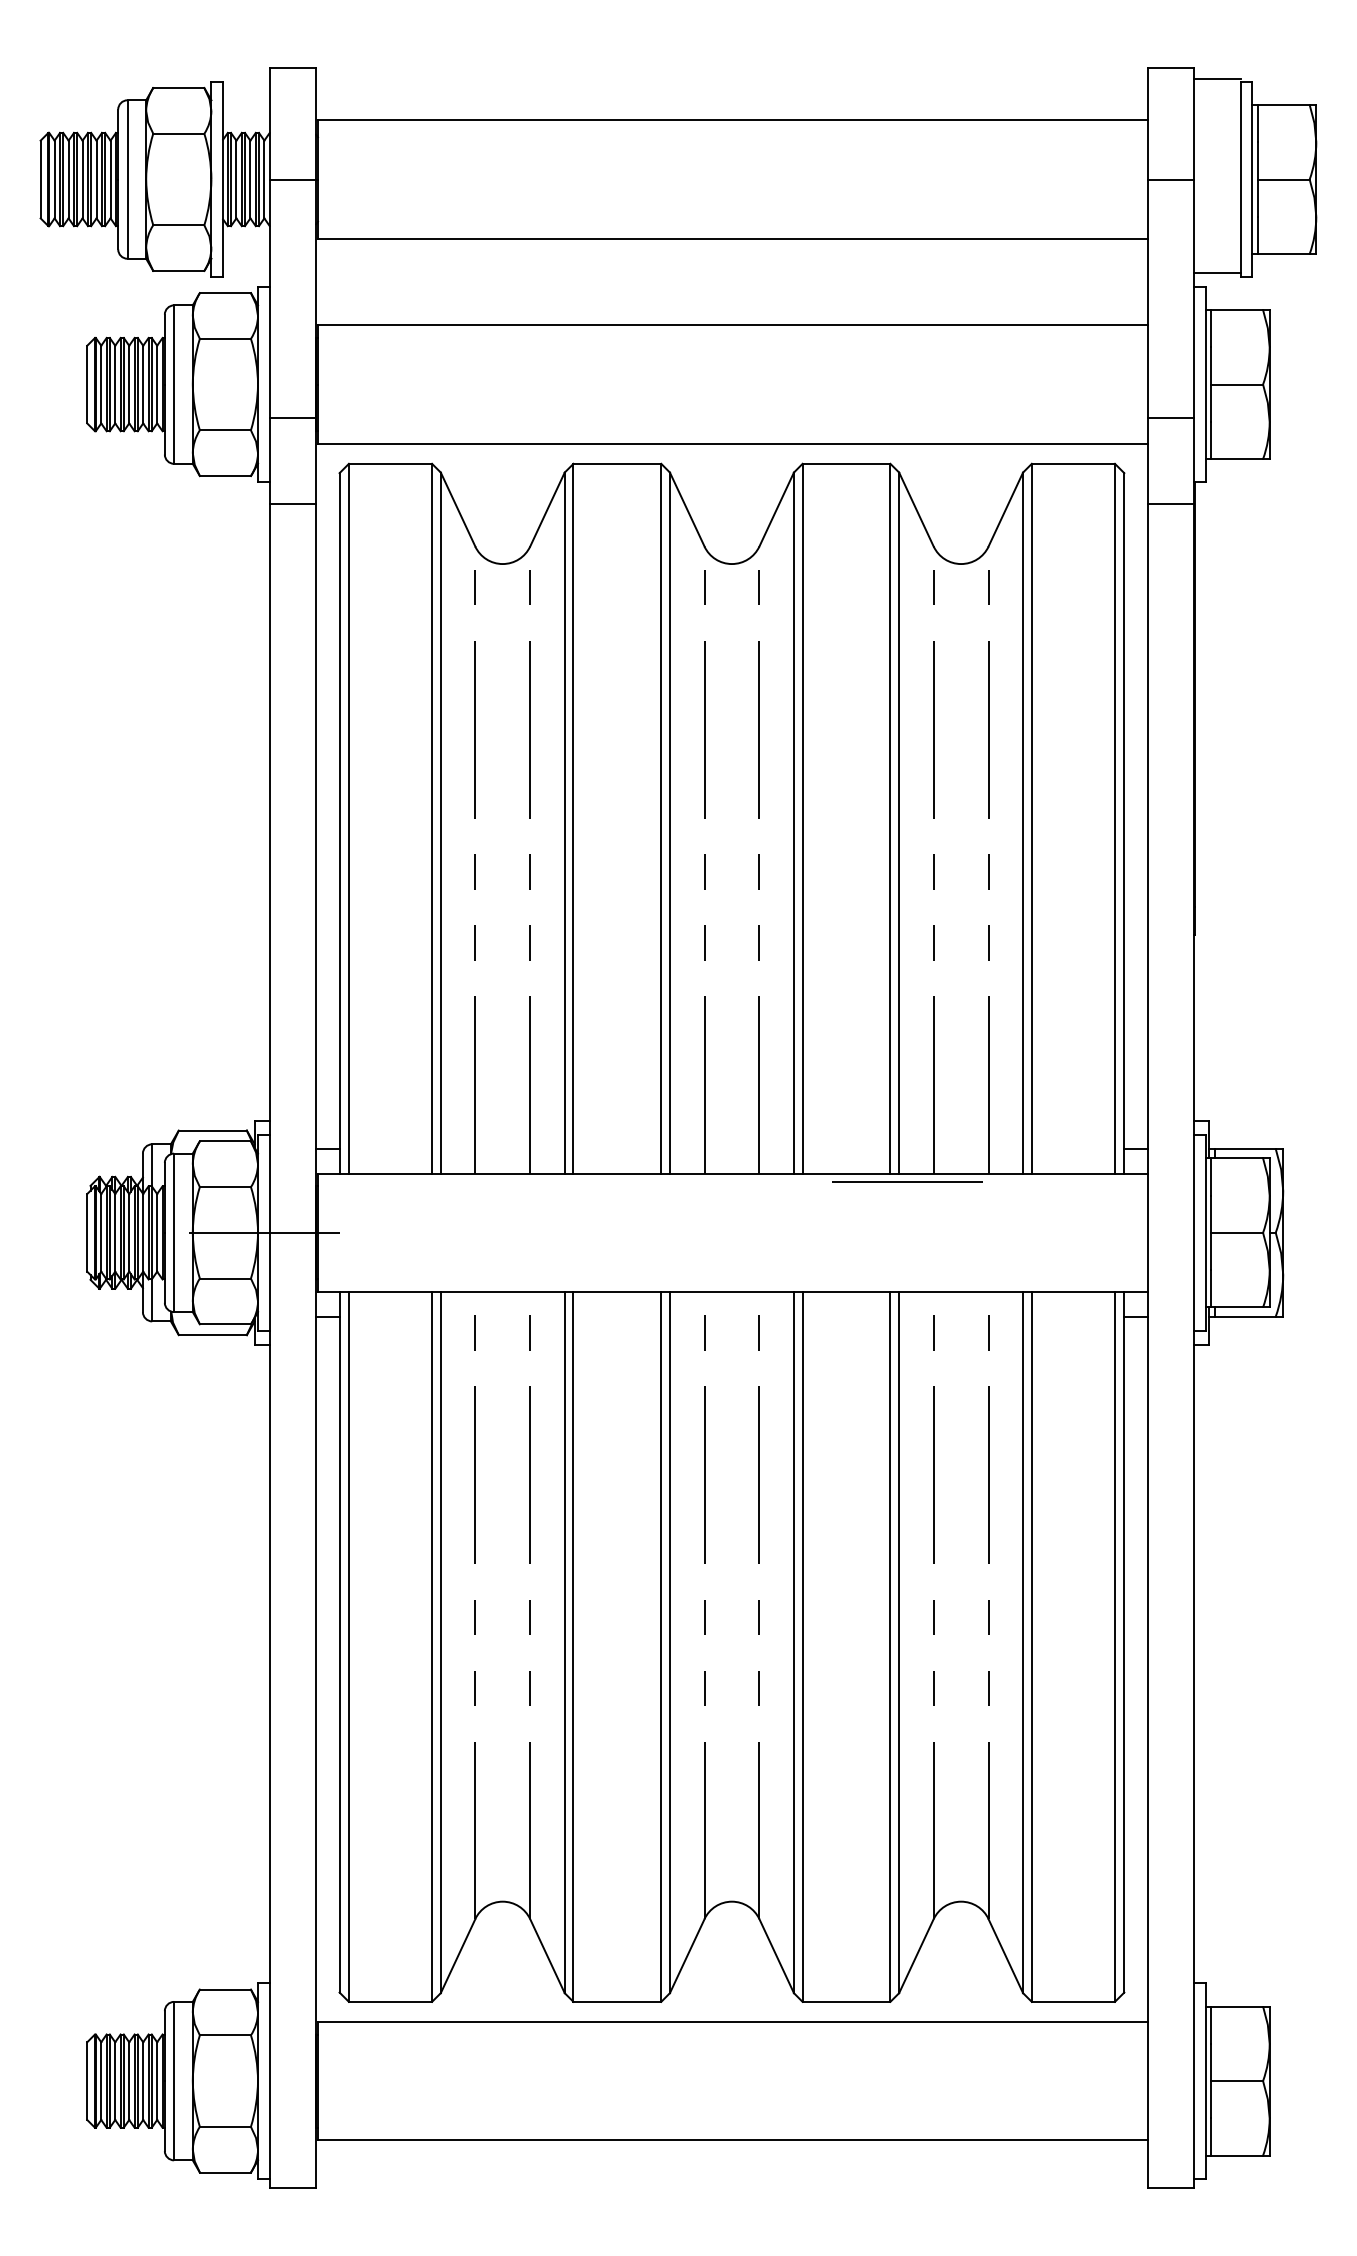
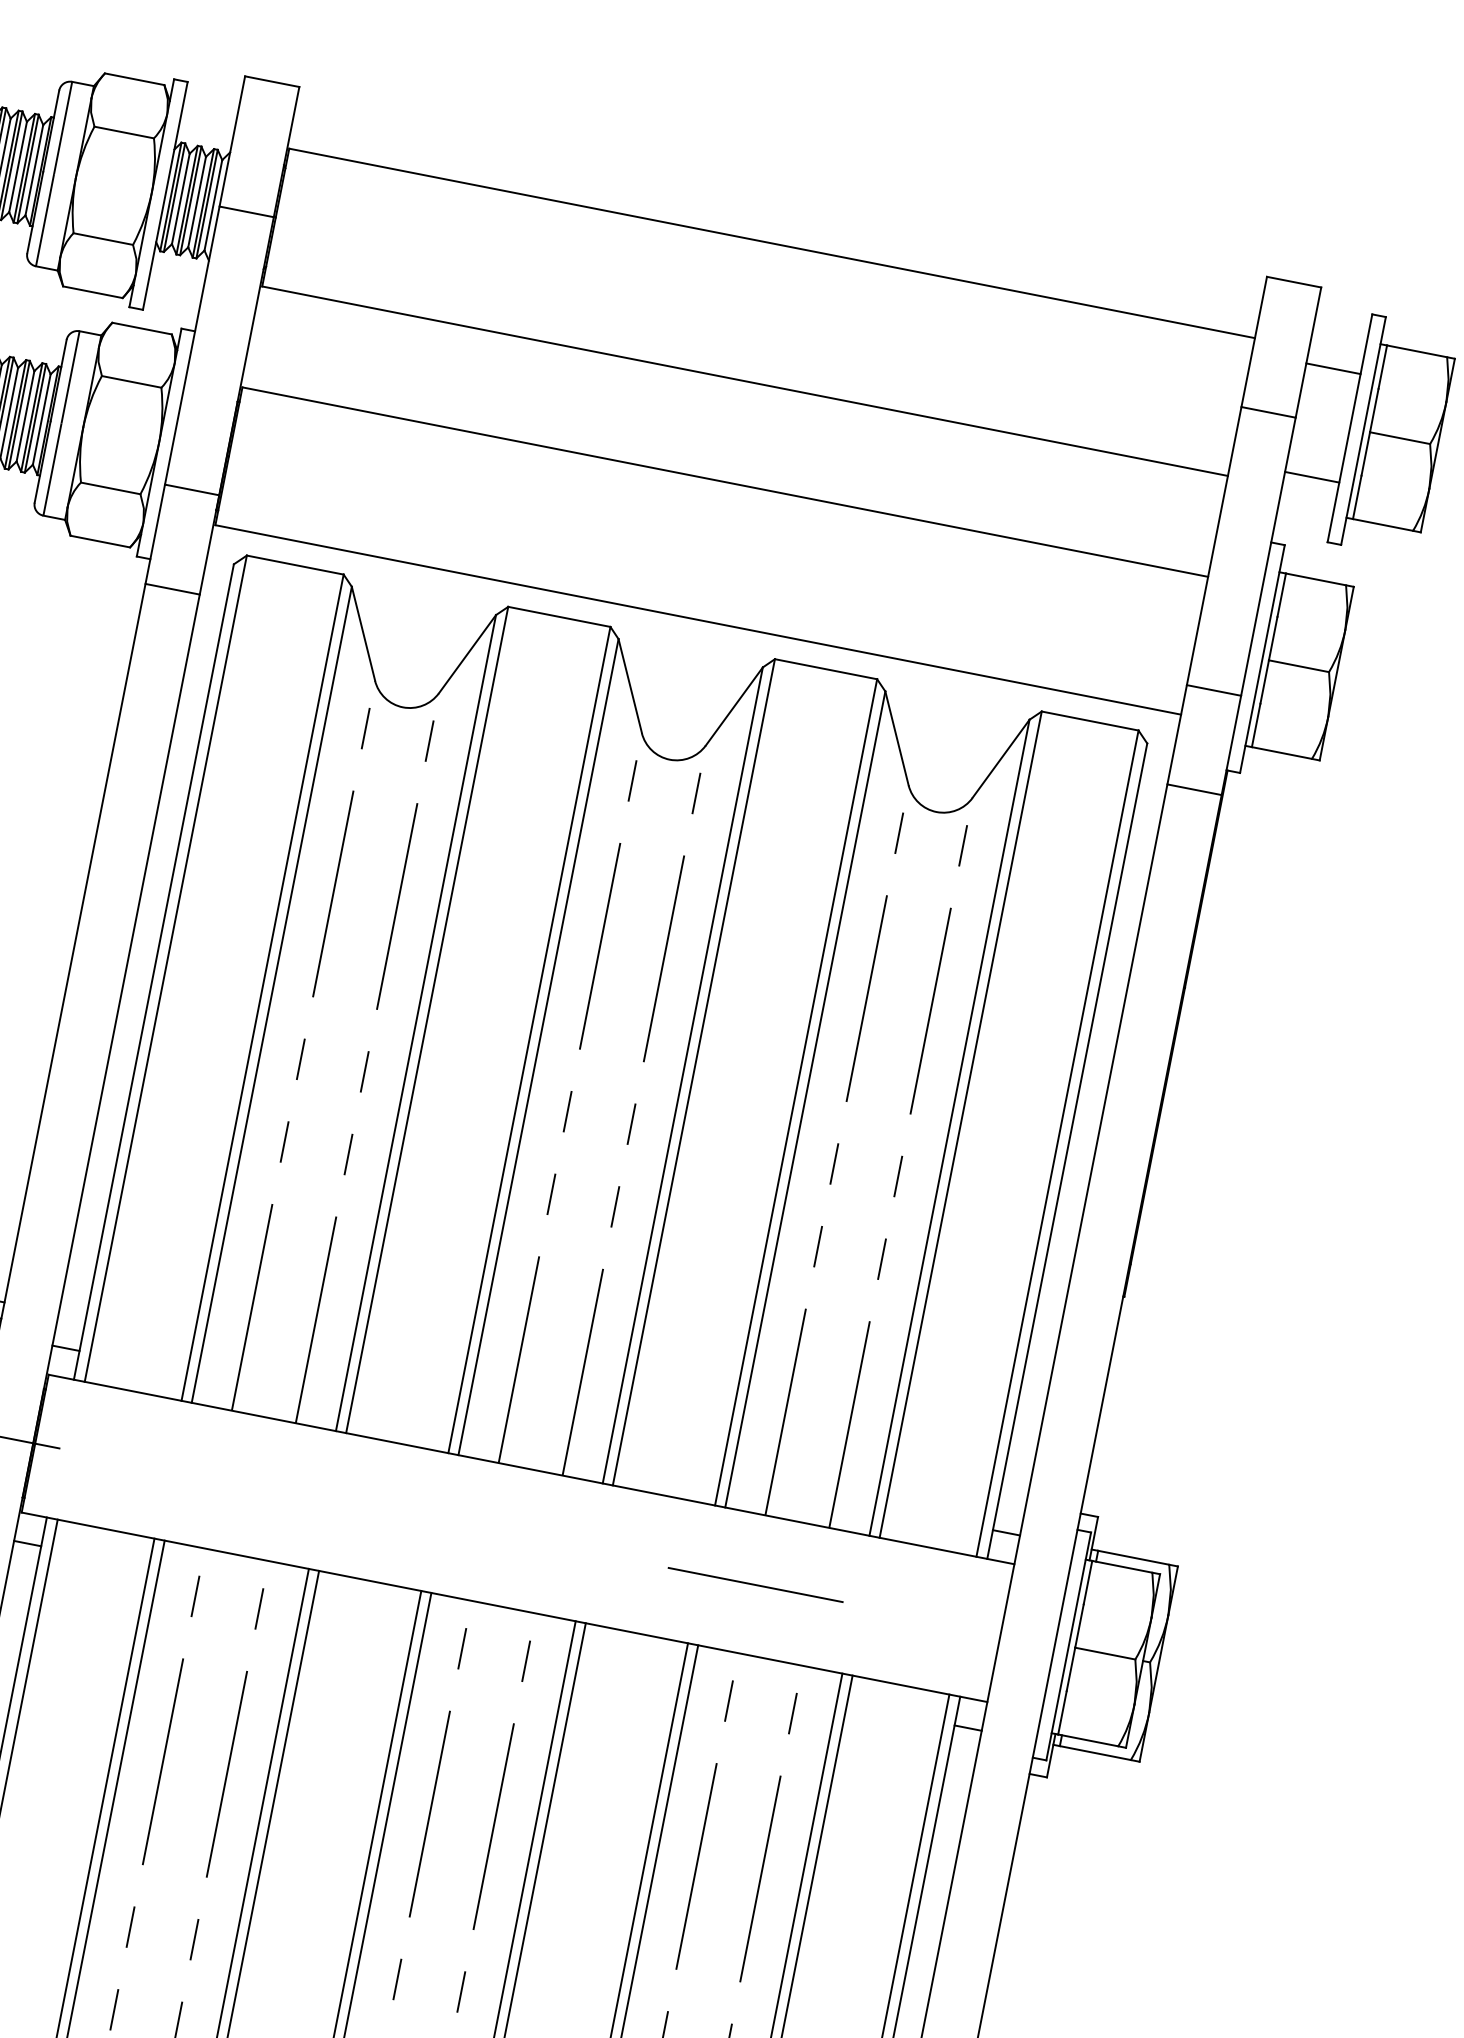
line: (1217, 78) -> (1333, 368), moved
line: (1217, 273) -> (1312, 477), moved
line: (907, 1181) -> (755, 1584), moved

